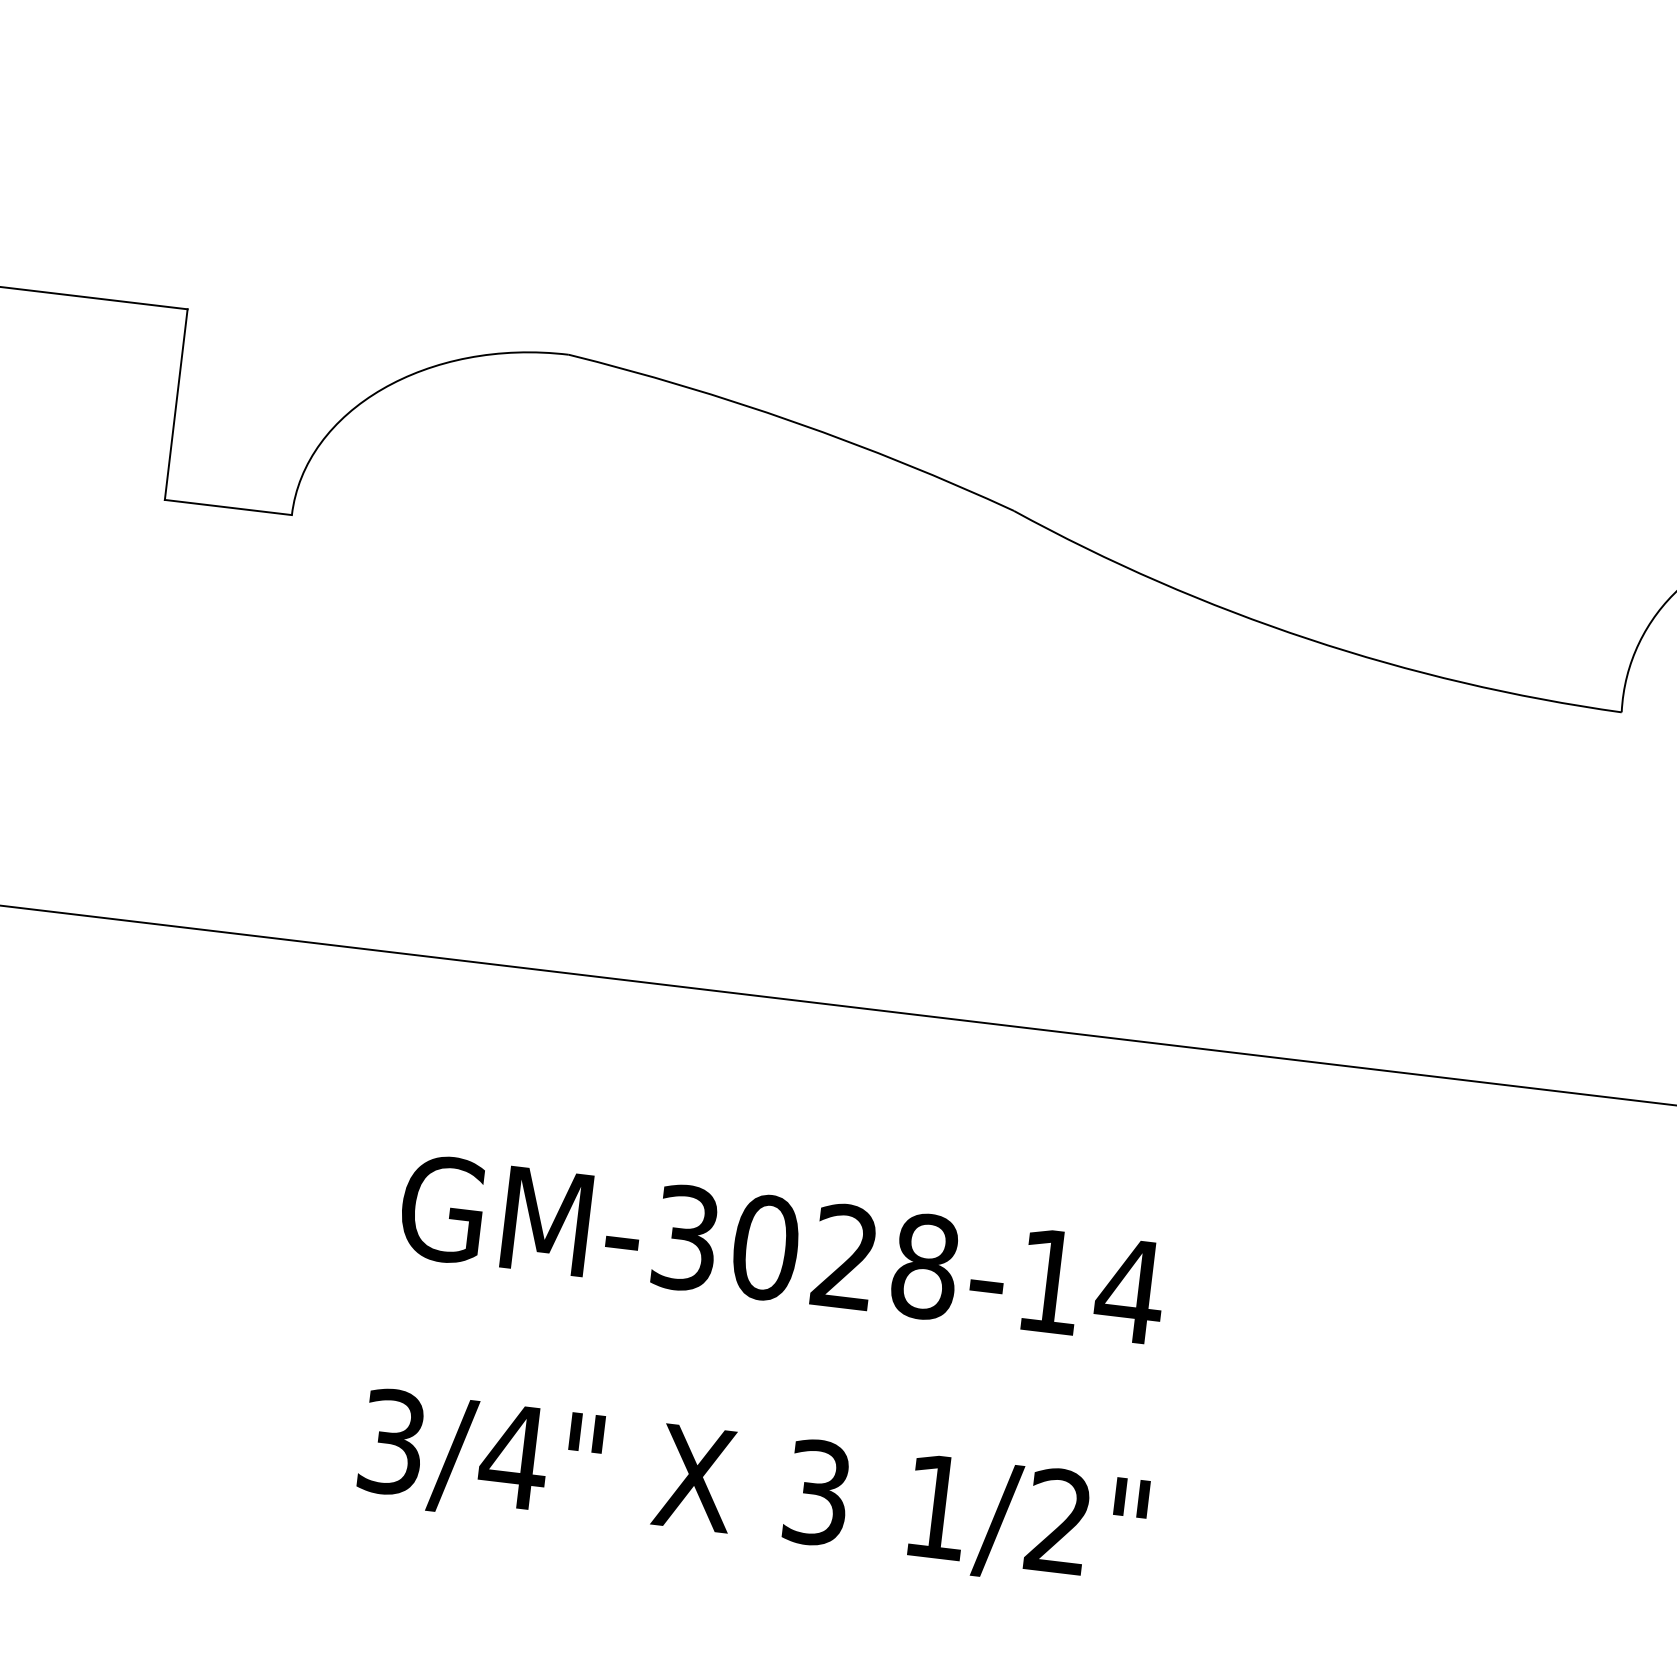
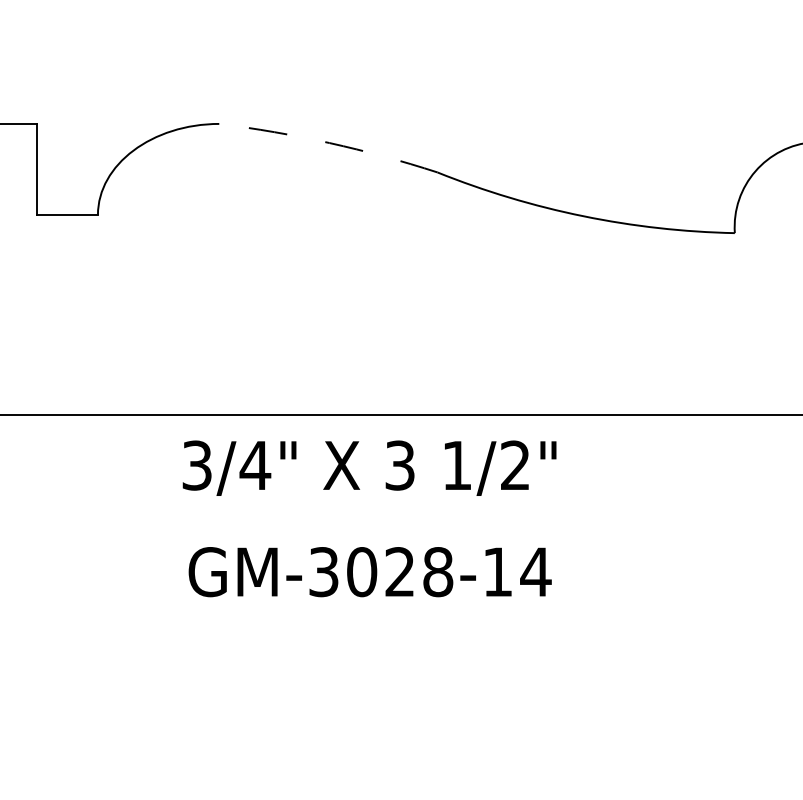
arc: (794, 423) -> (329, 143), solid -> dashed
text: (781, 1250) -> (369, 572), moved
text: (752, 1489) -> (369, 467), moved

